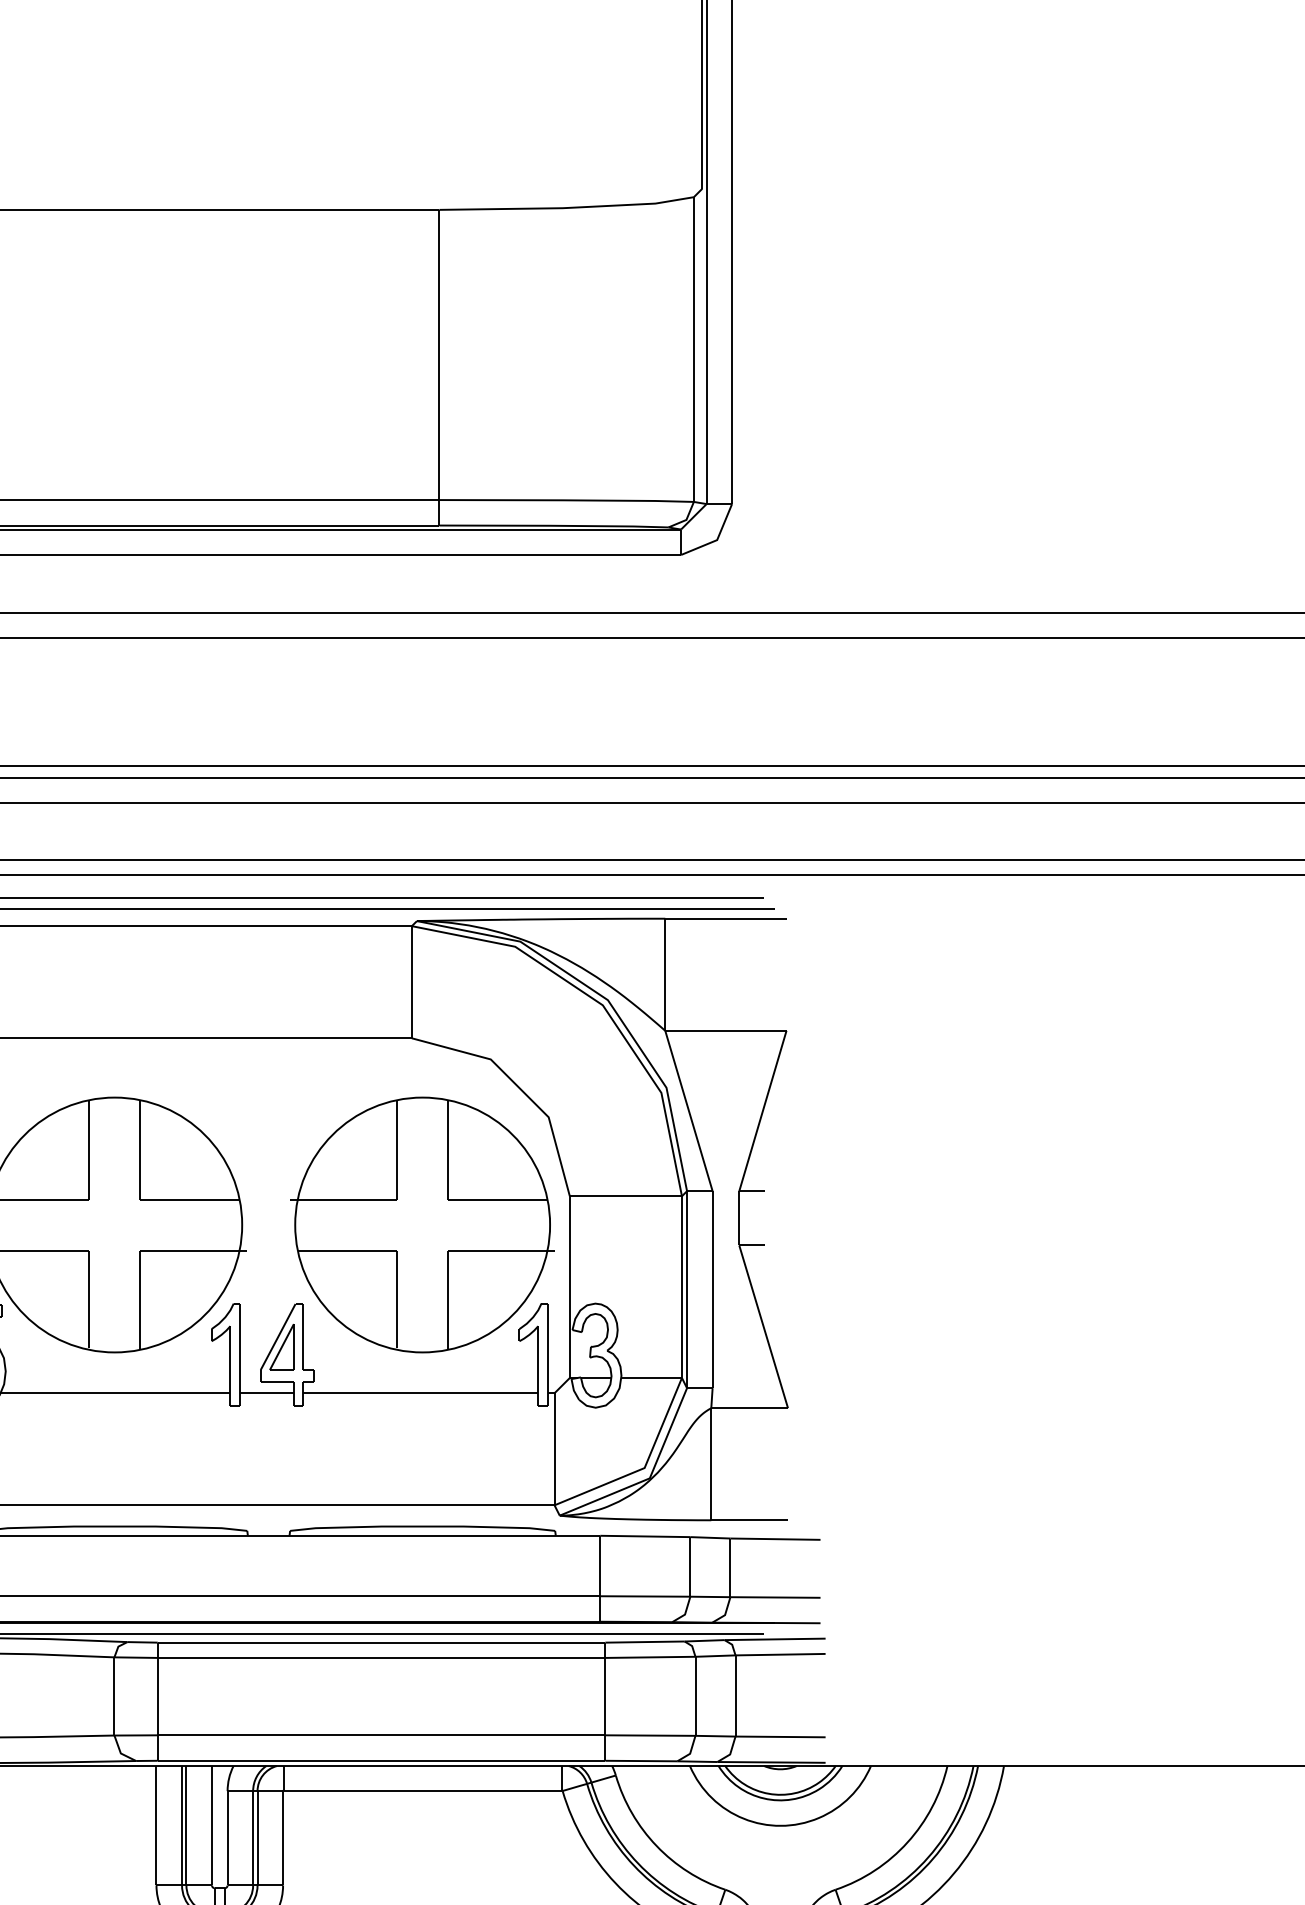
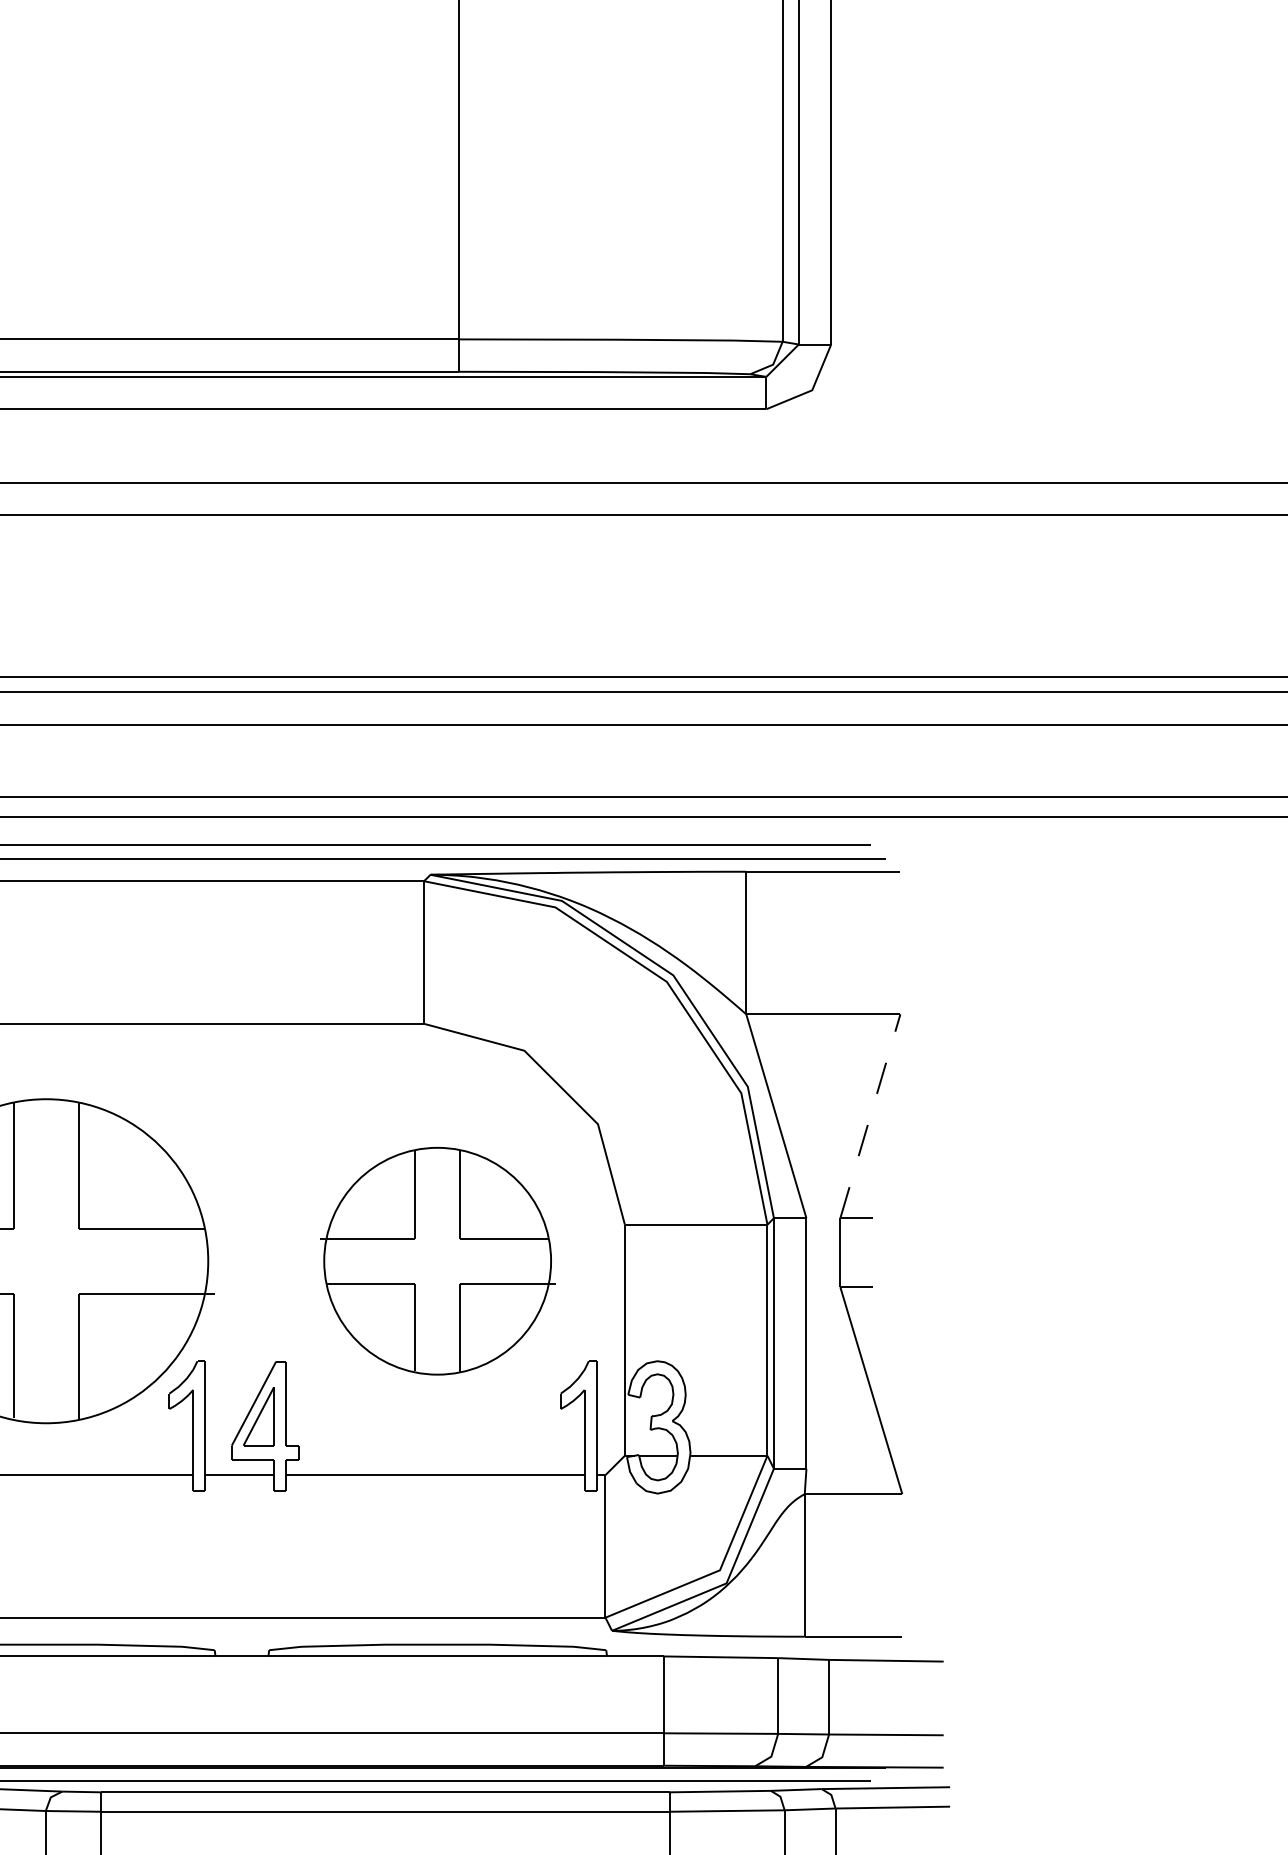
line: (762, 1111) -> (869, 1116), solid -> dashed
part: (422, 1224) -> (437, 1260), size x0.7

